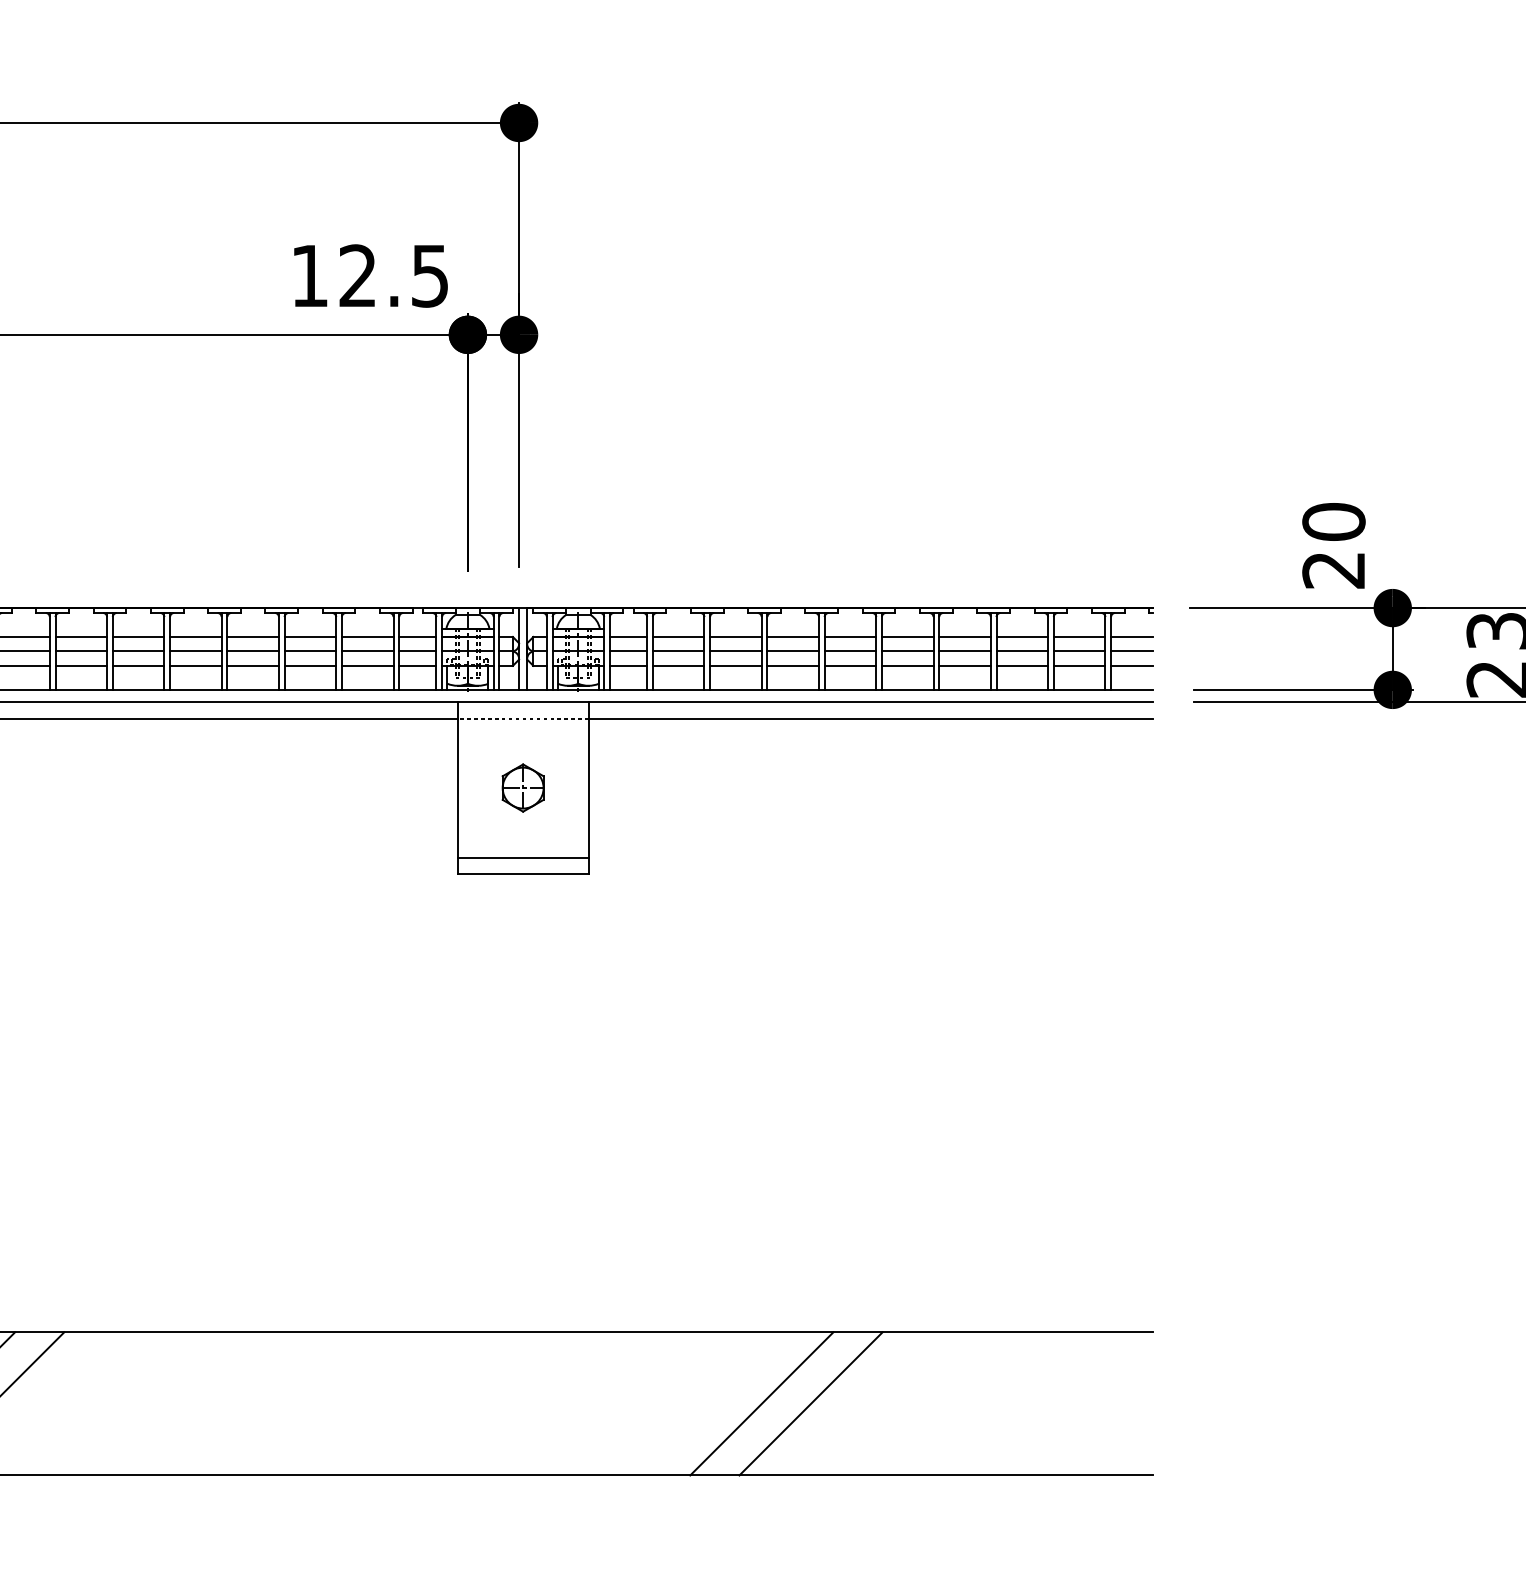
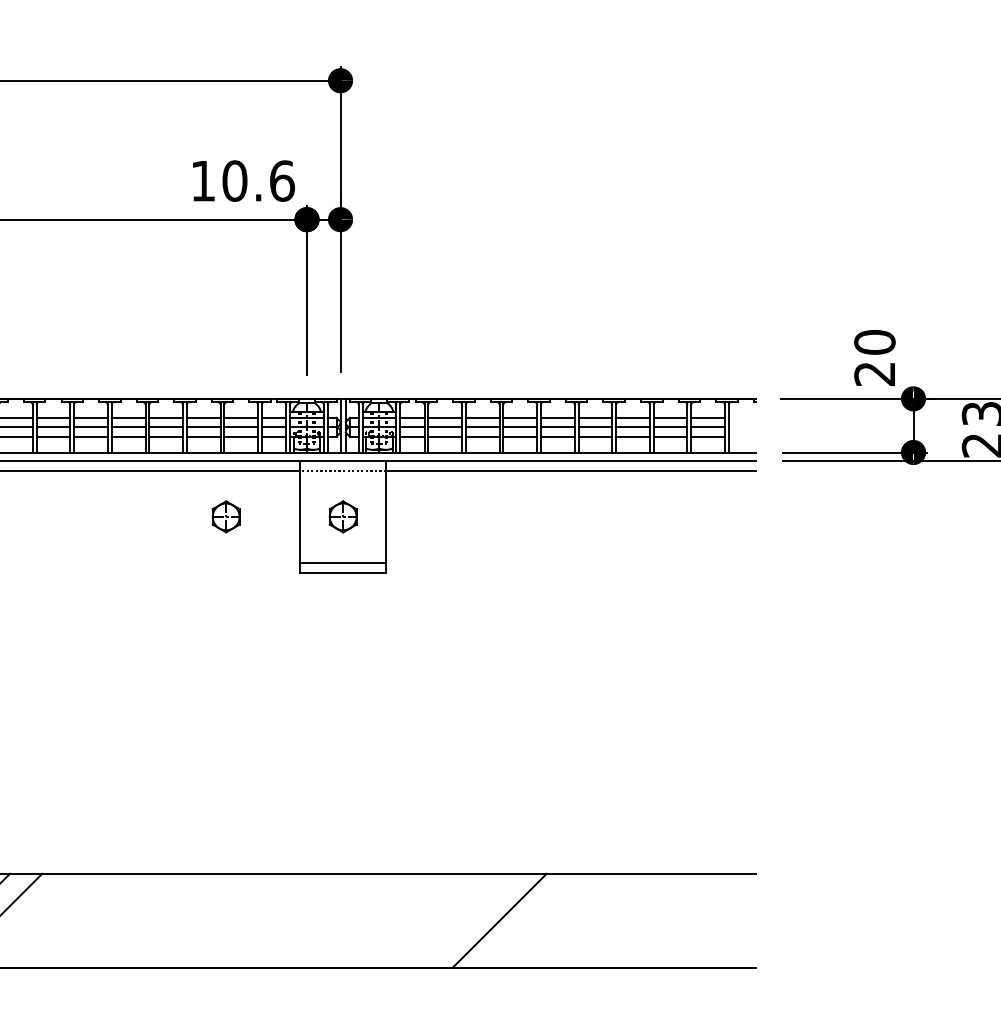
text: (393, 275) -> (258, 180), 12.5 -> 10.6
line: (1132, 636) -> (742, 417), removed
line: (1132, 651) -> (742, 427), removed
line: (1132, 665) -> (742, 436), removed
part: (343, 787) -> (225, 516), added
line: (810, 1403) -> (531, 920), removed

